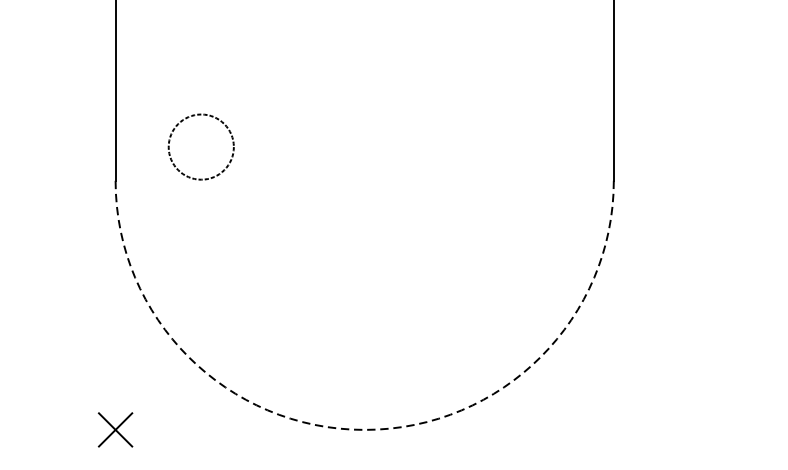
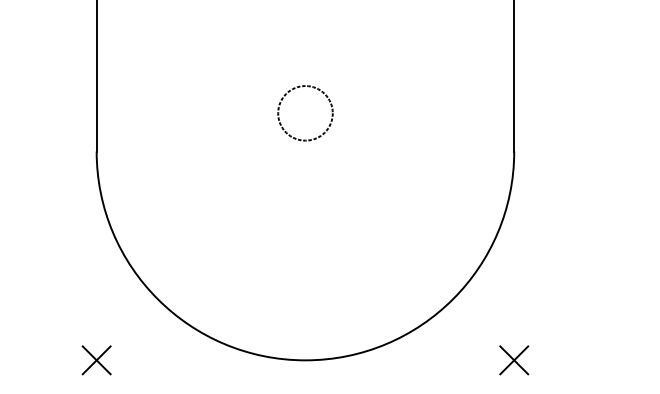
circle: (201, 147) -> (305, 113), moved
arc: (364, 430) -> (305, 360), dashed -> solid
part: (614, 430) -> (514, 360), added

